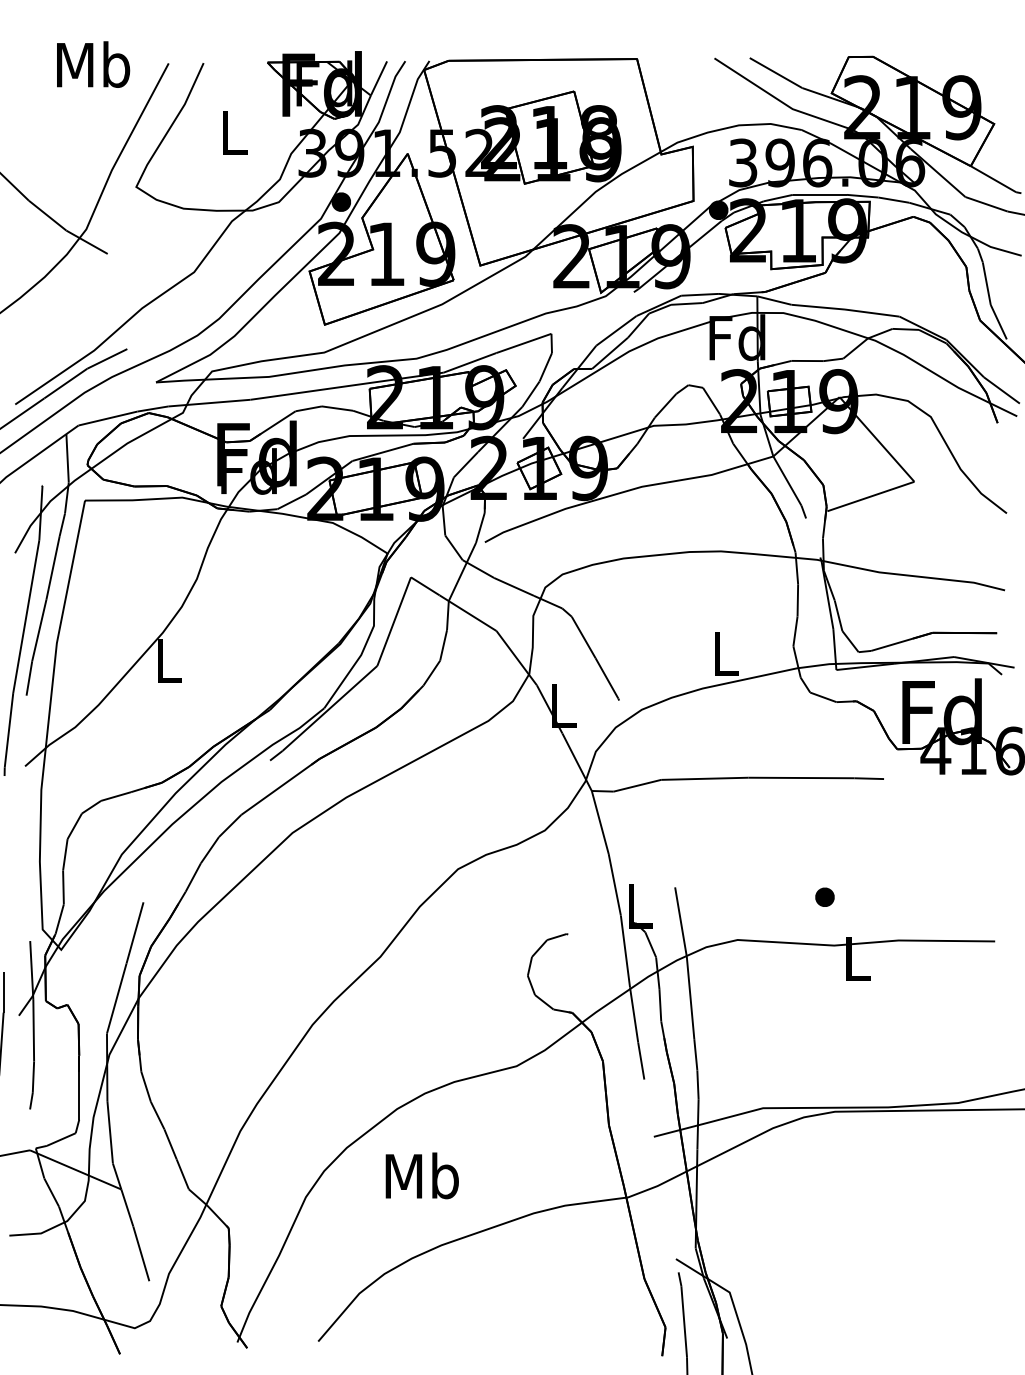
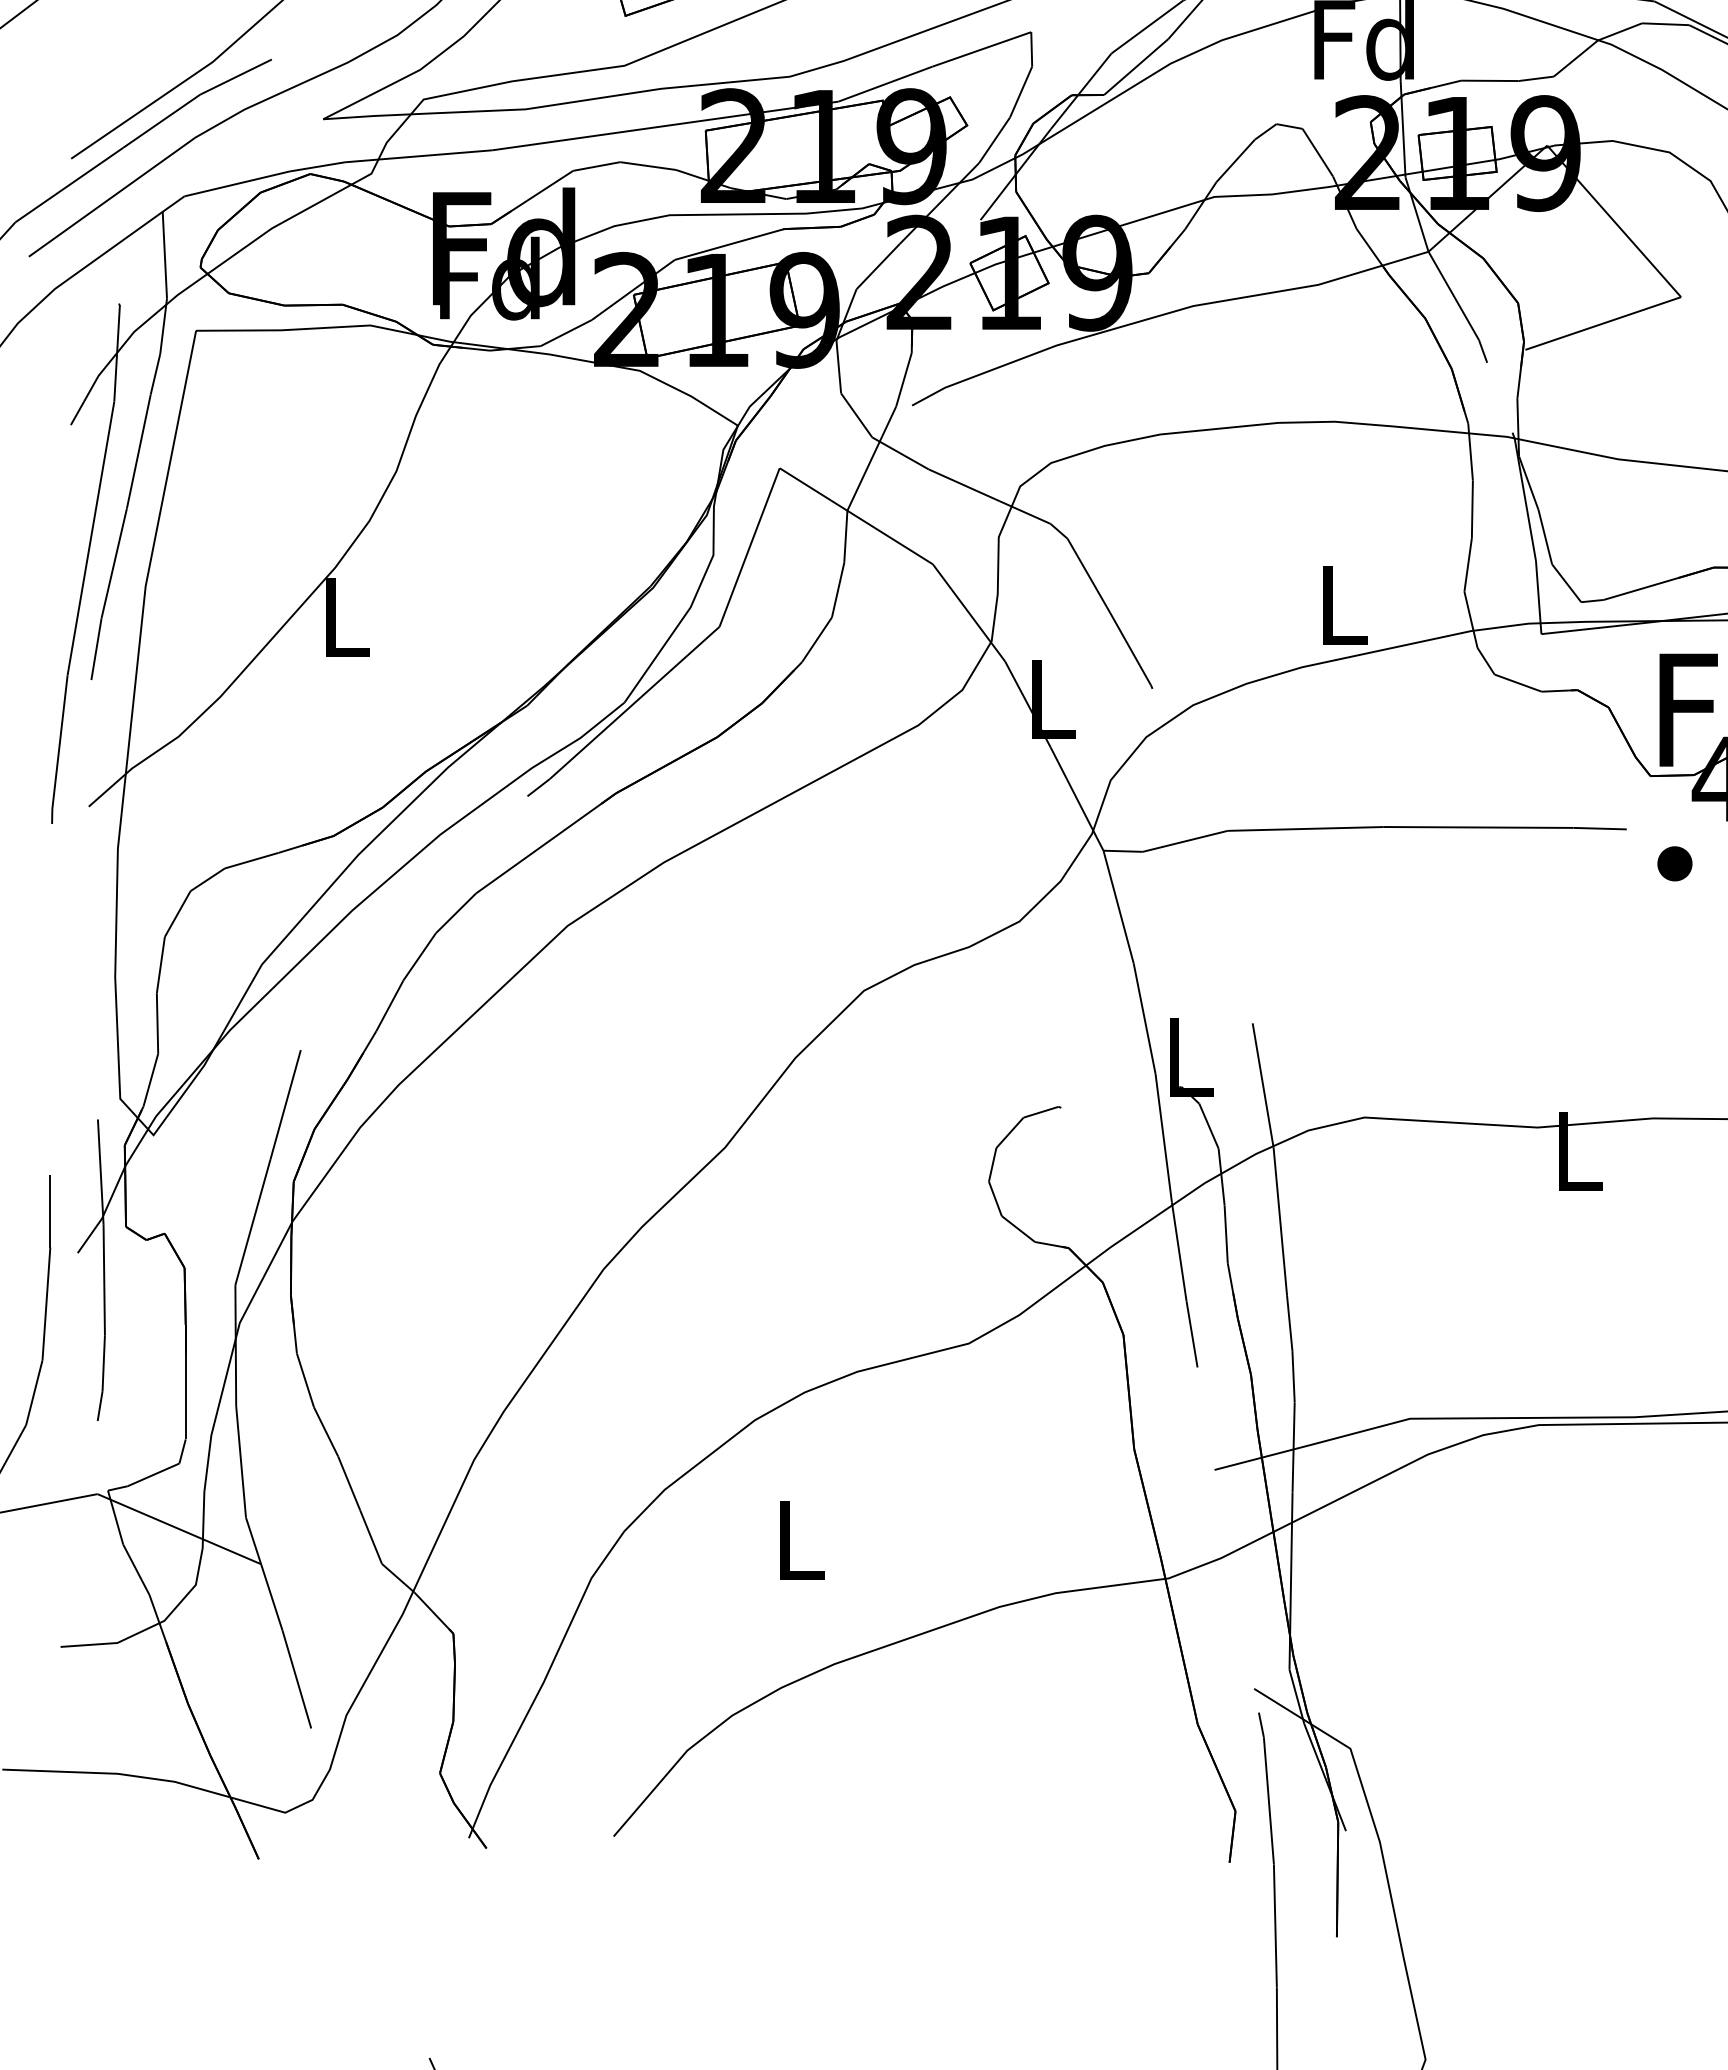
part: (824, 896) -> (1674, 862), moved
text: (421, 1175) -> (798, 1539), Mb -> L

